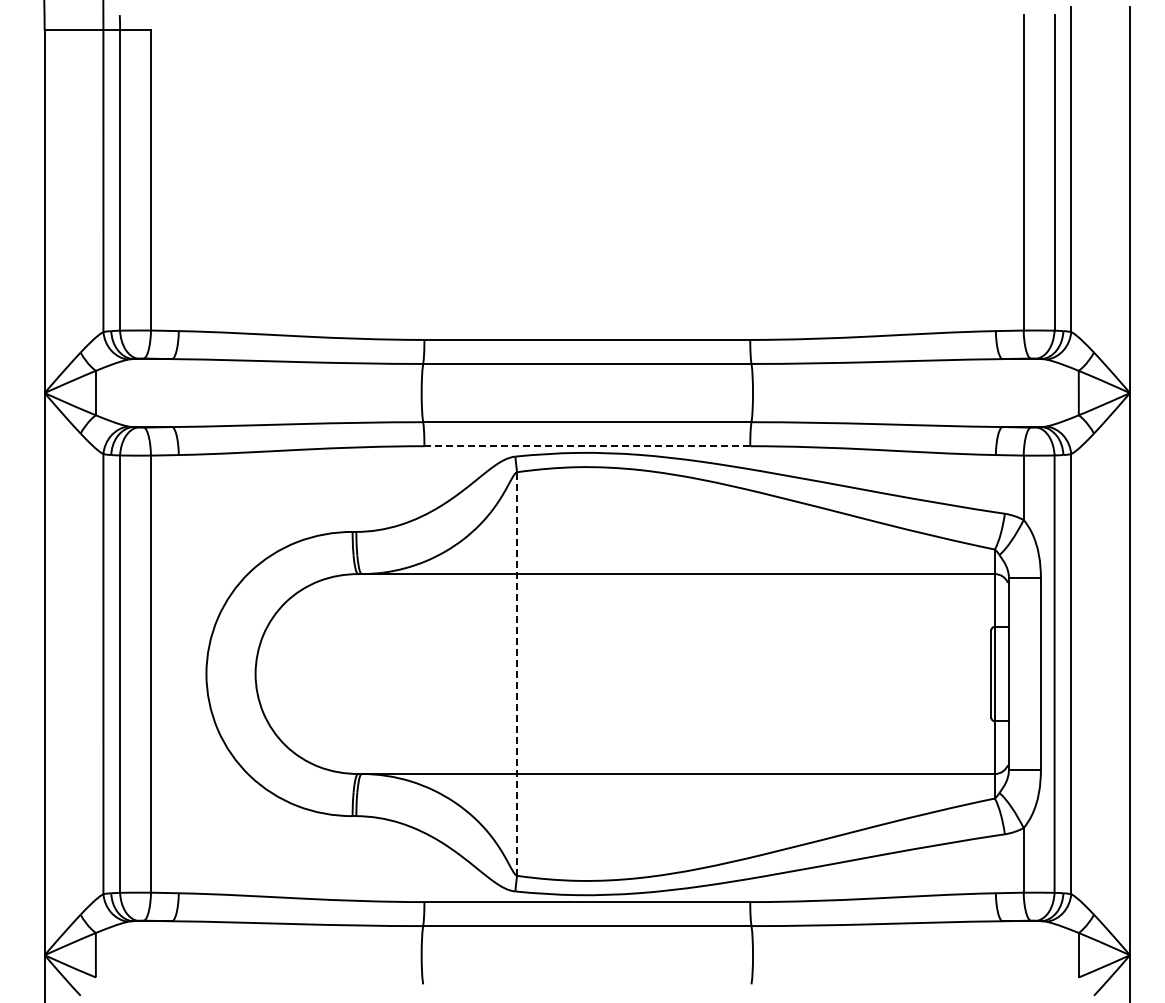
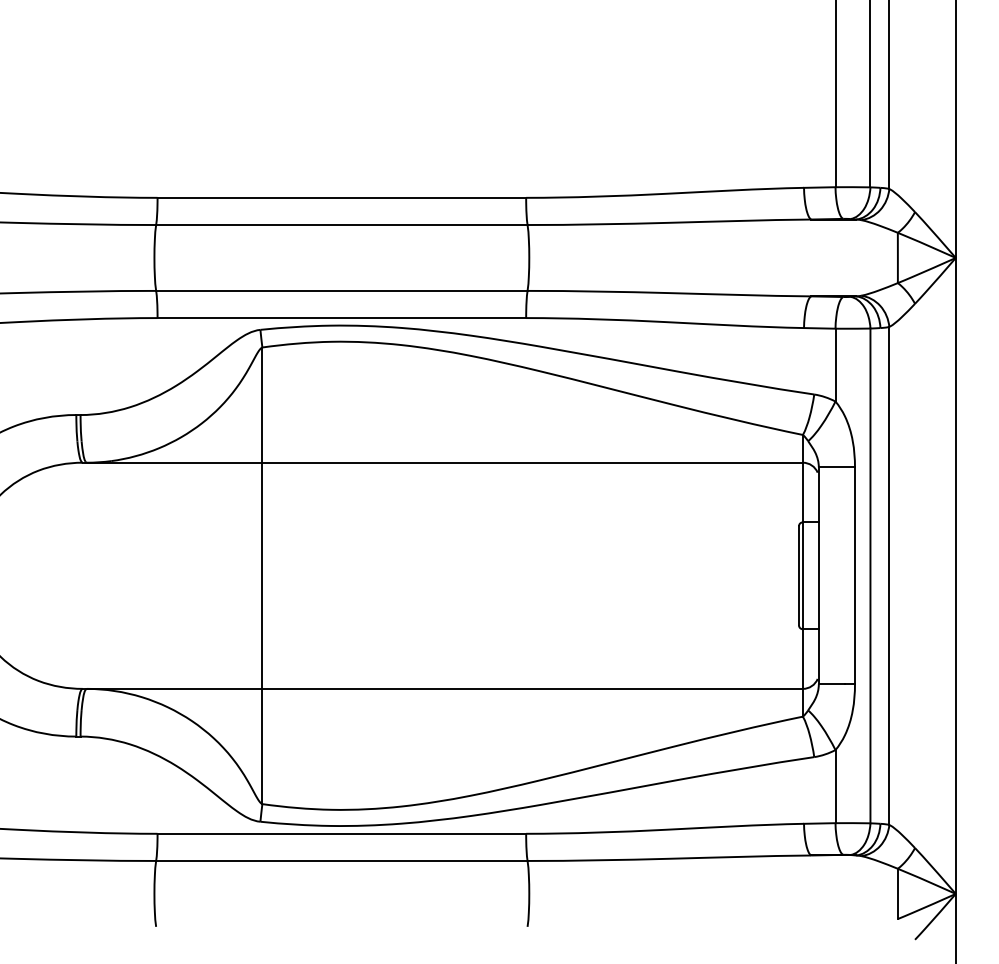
line: (587, 446) -> (342, 318), dashed -> solid
line: (517, 674) -> (262, 576), dashed -> solid

